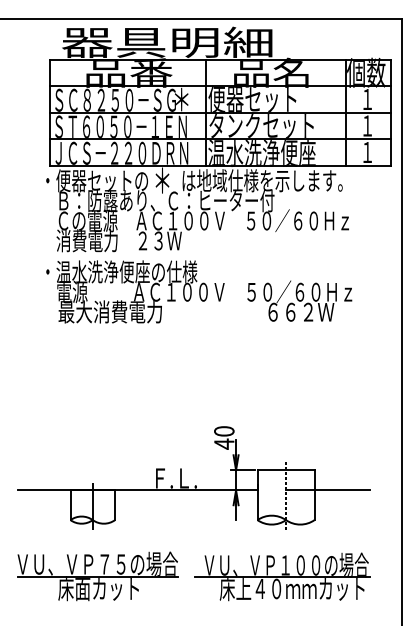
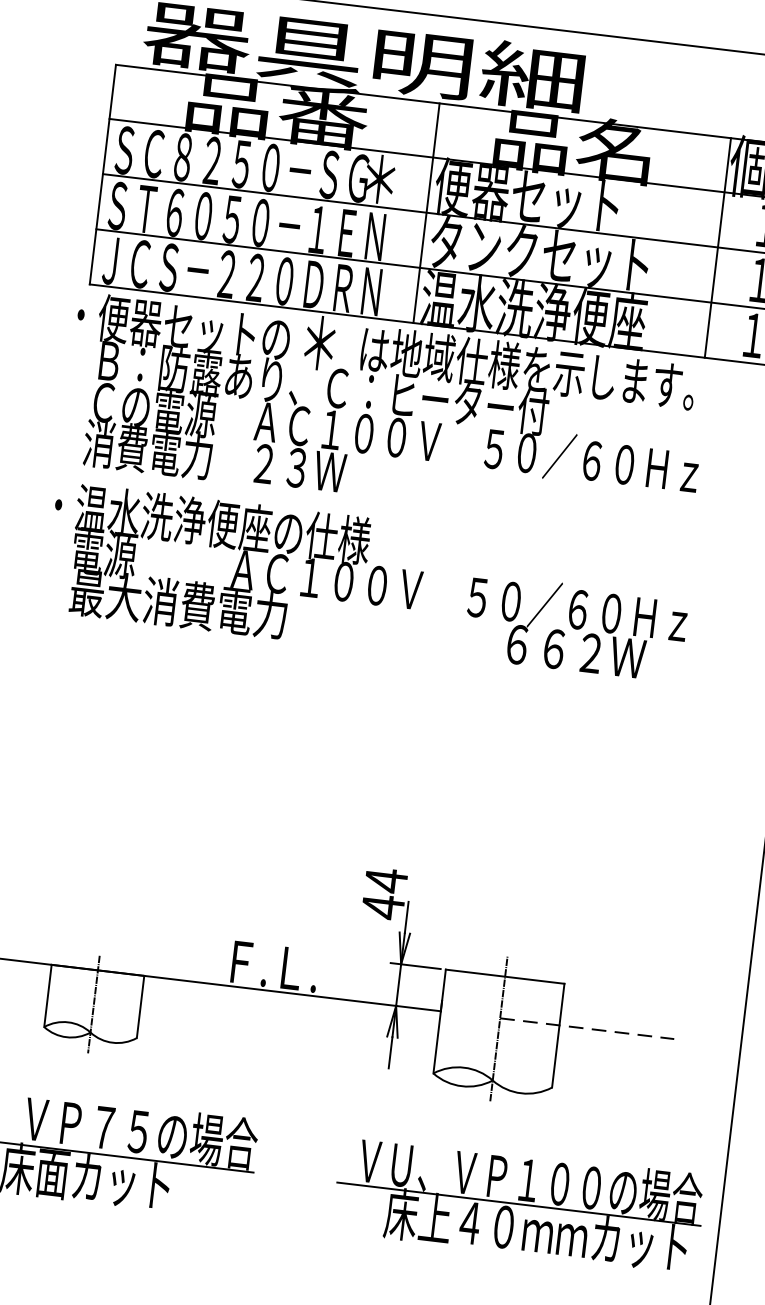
text: (224, 431) -> (386, 880), 40 -> 44
line: (327, 490) -> (586, 1029), solid -> dashed
part: (282, 576) -> (519, 1202), moved

